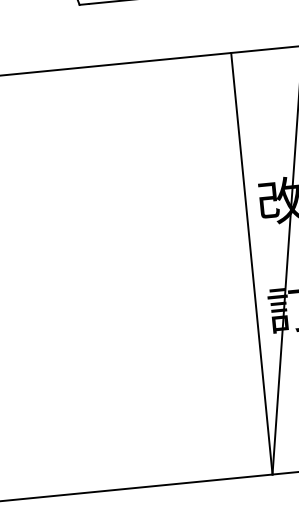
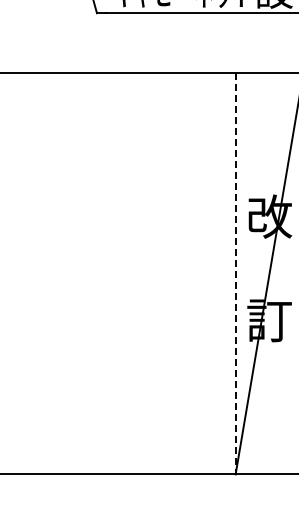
line: (251, 263) -> (235, 273), solid -> dashed

